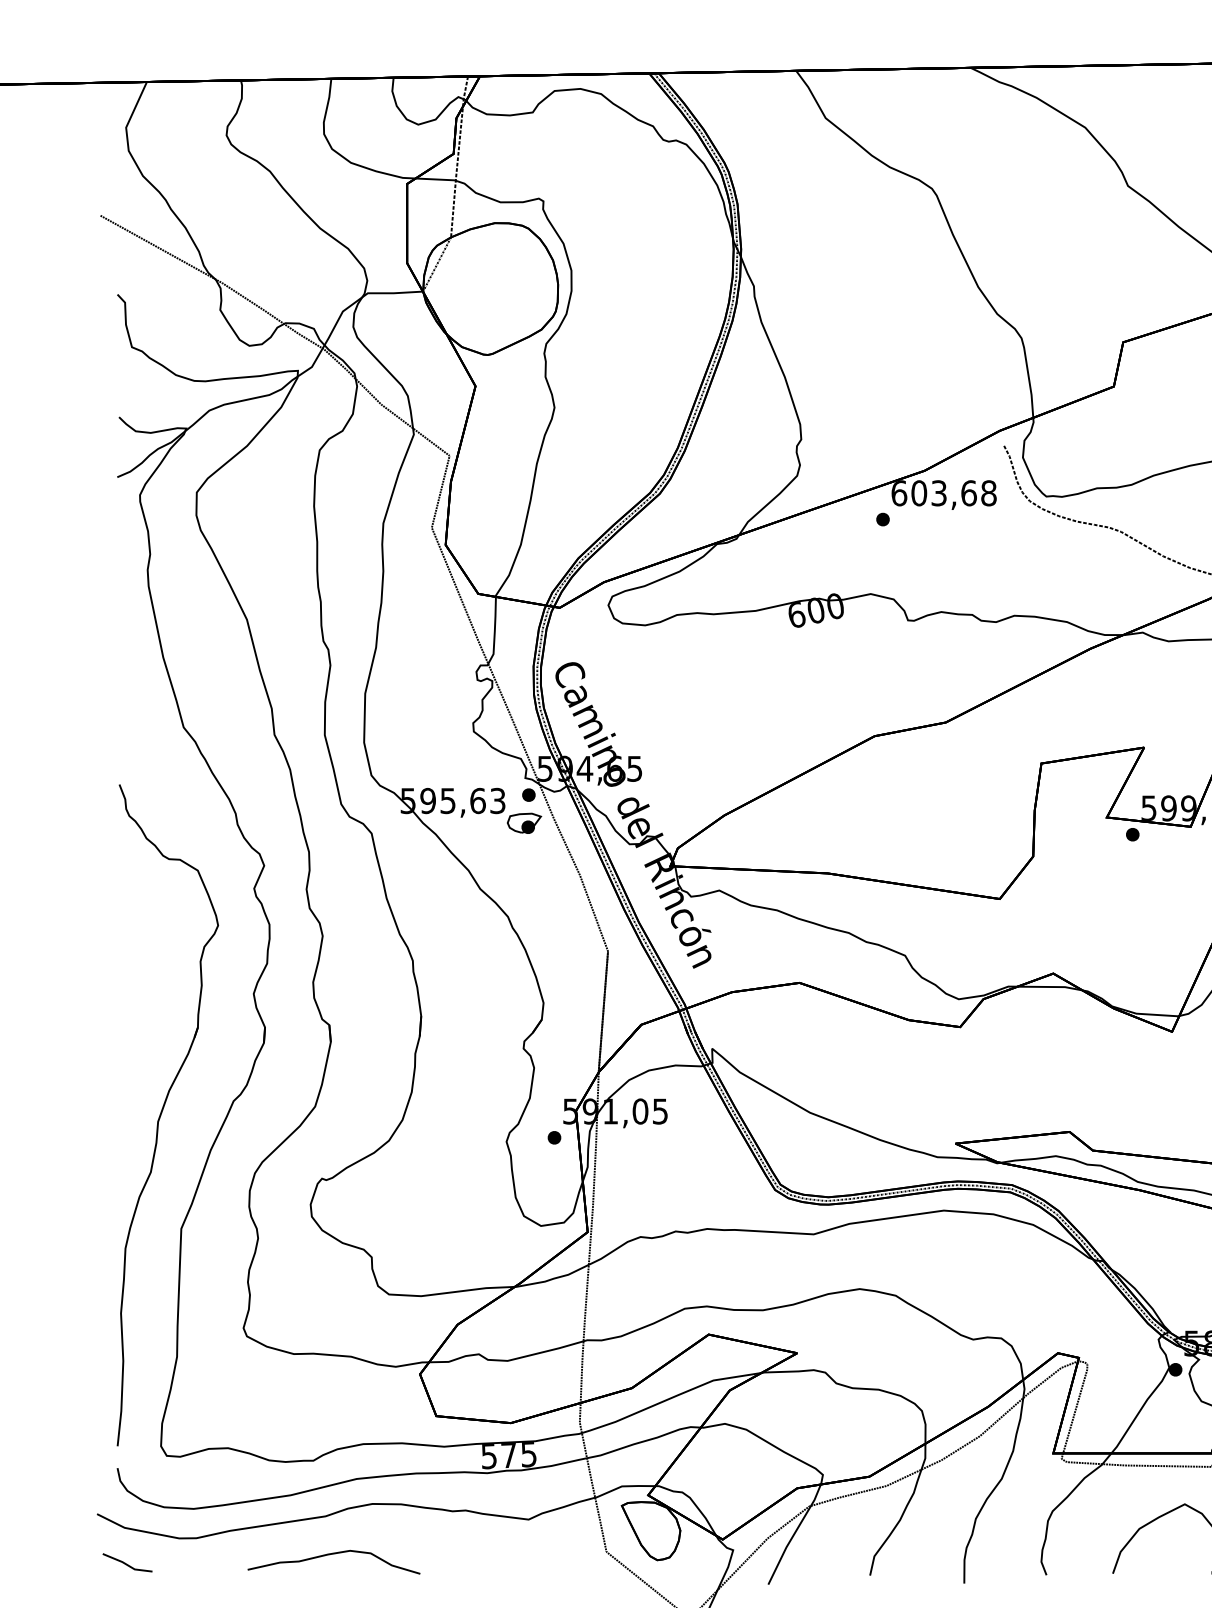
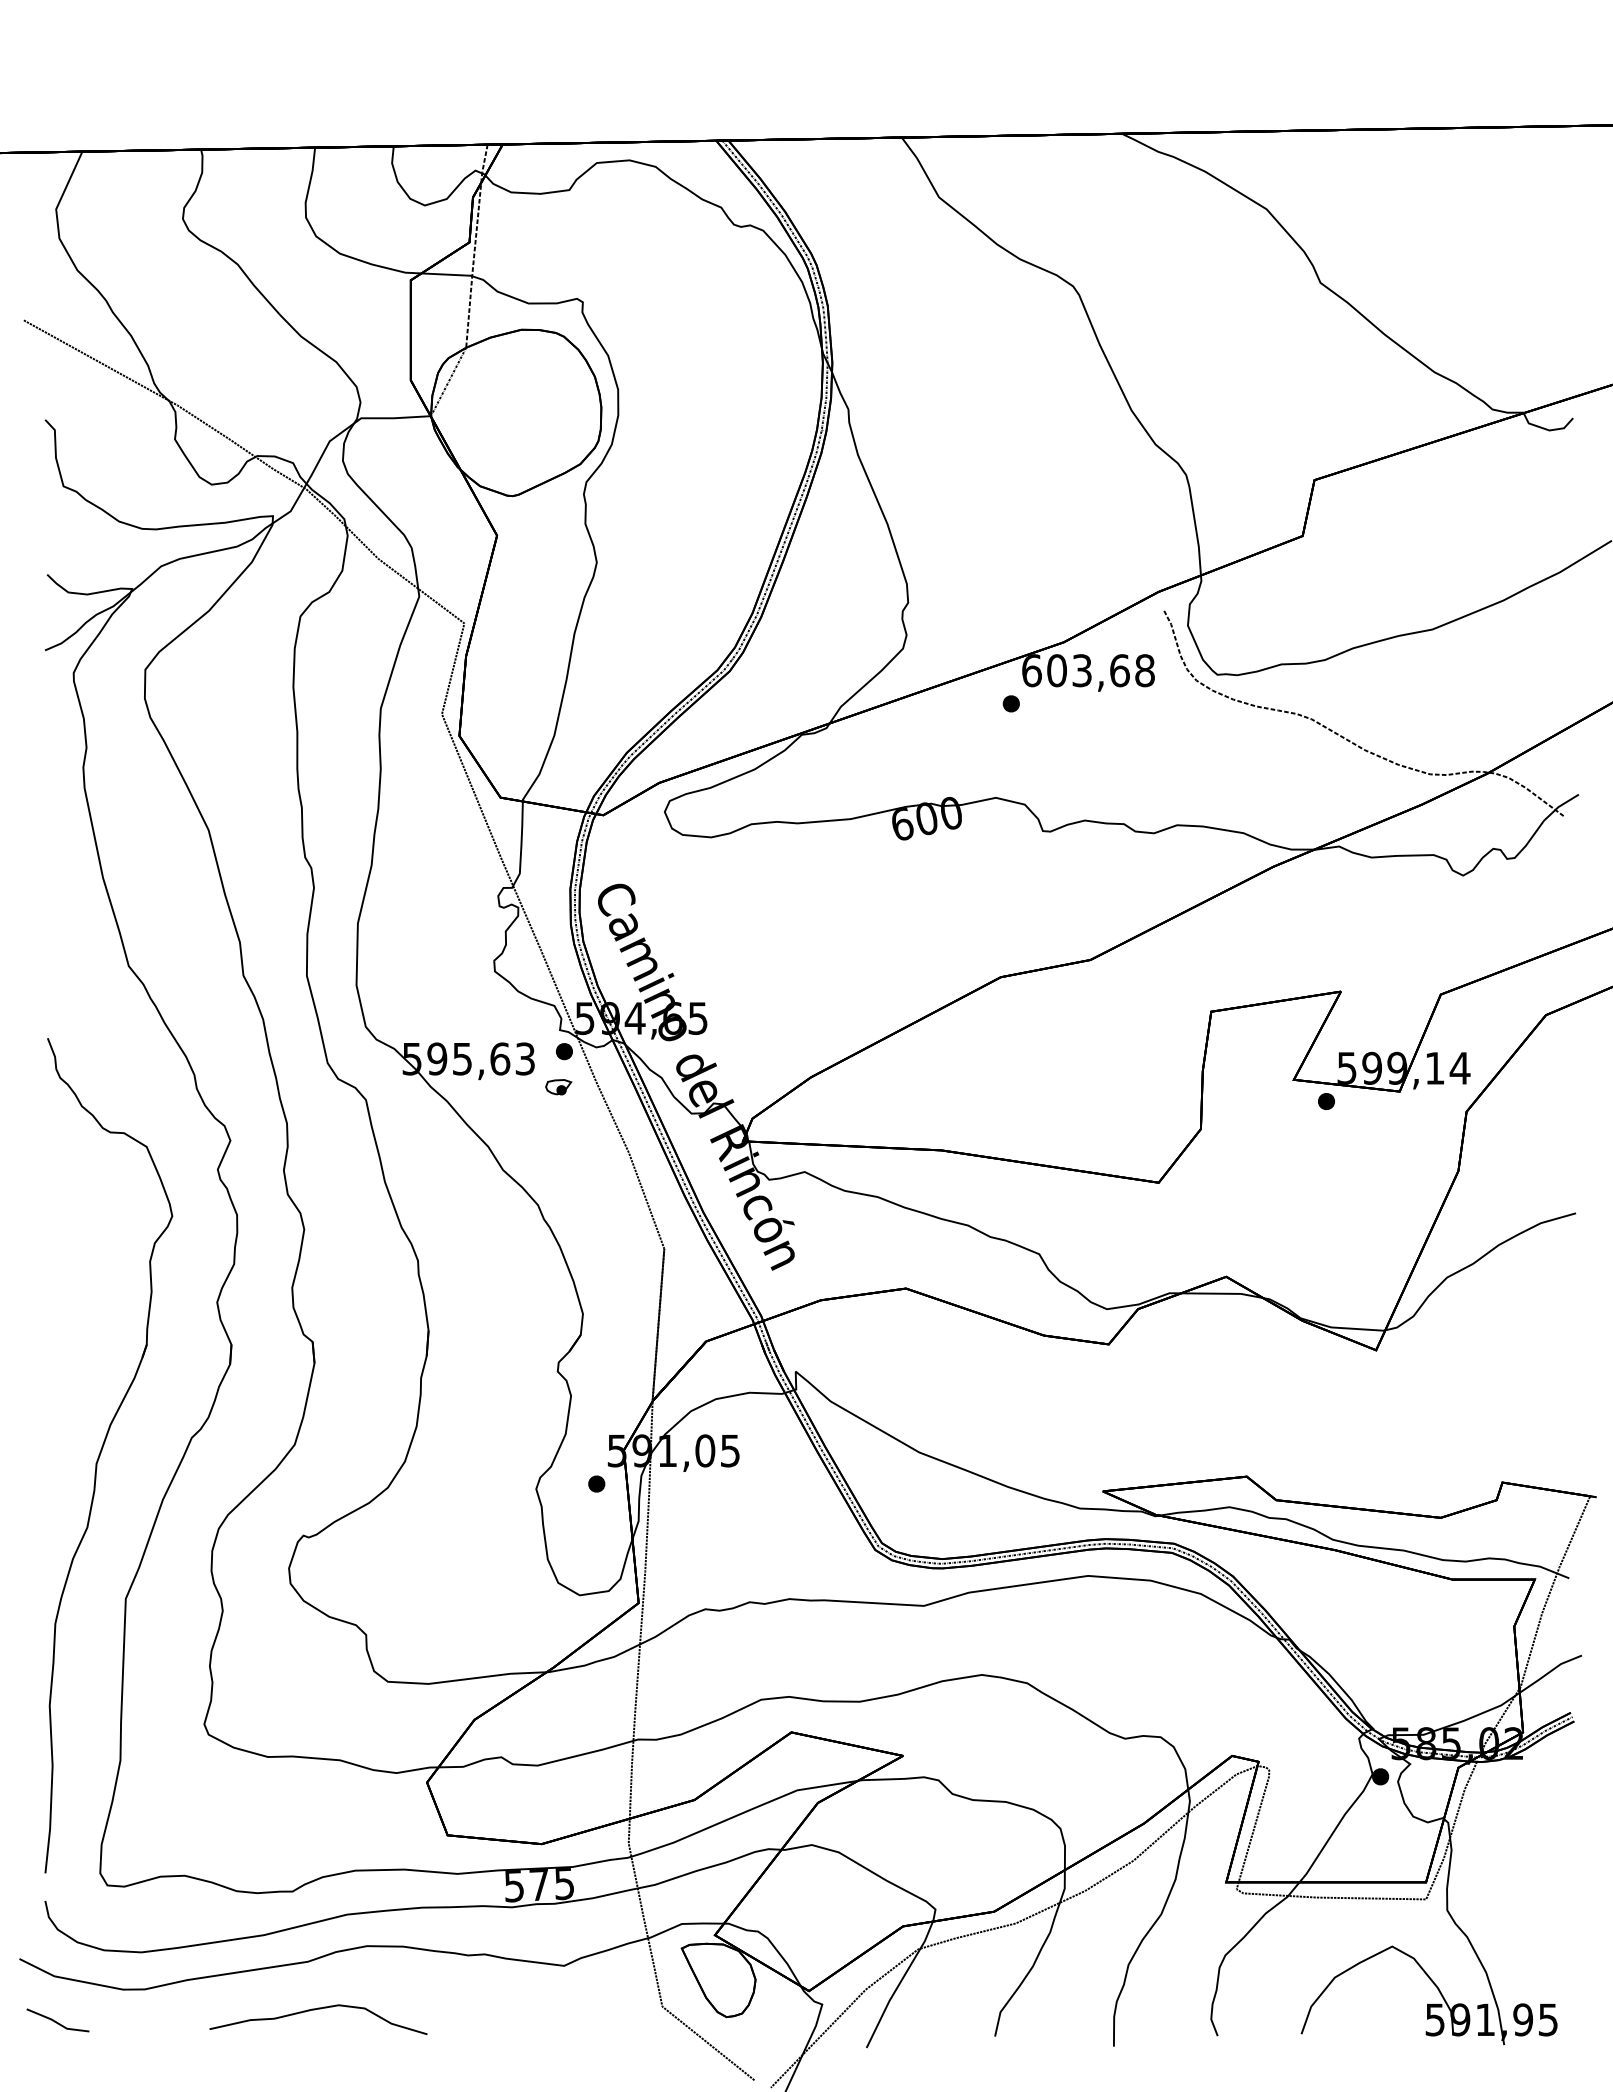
part: (524, 823) -> (558, 1087), size x0.6

